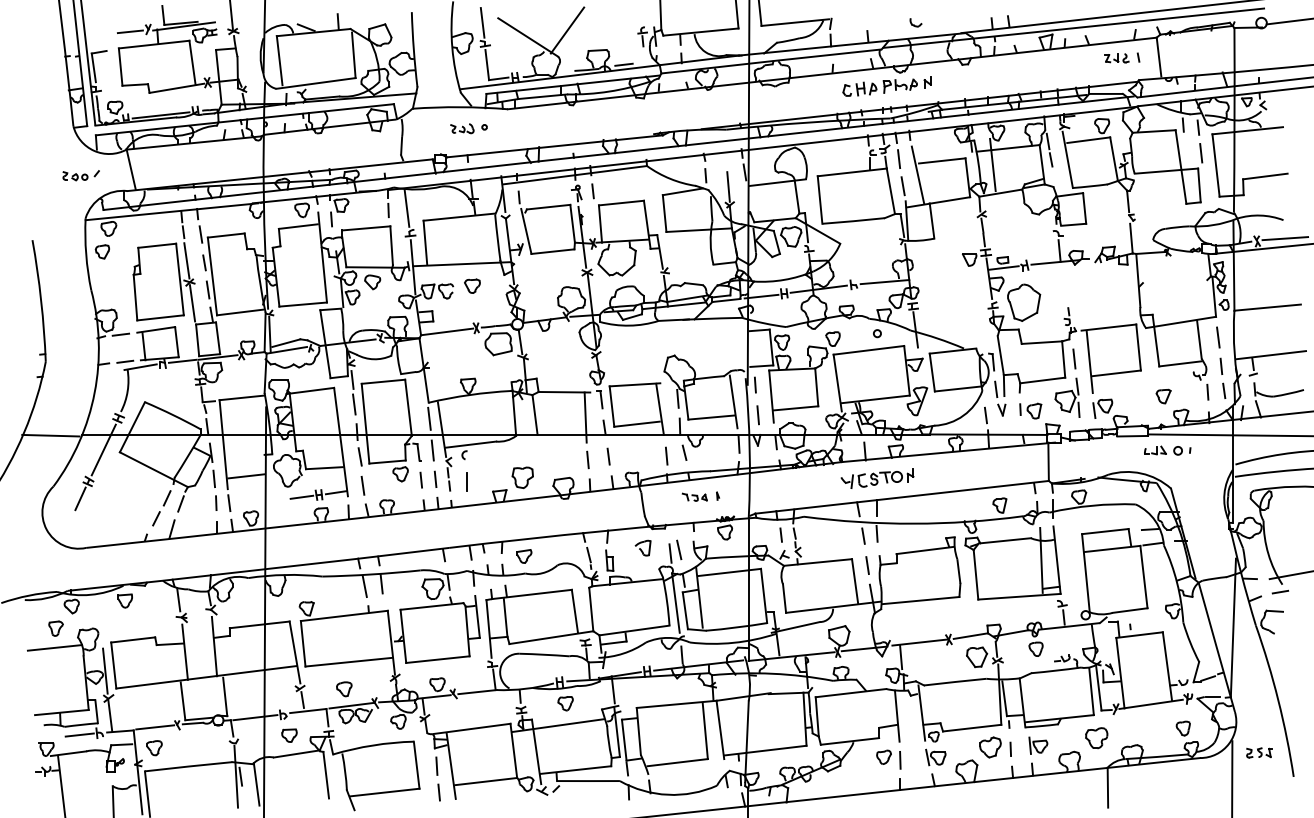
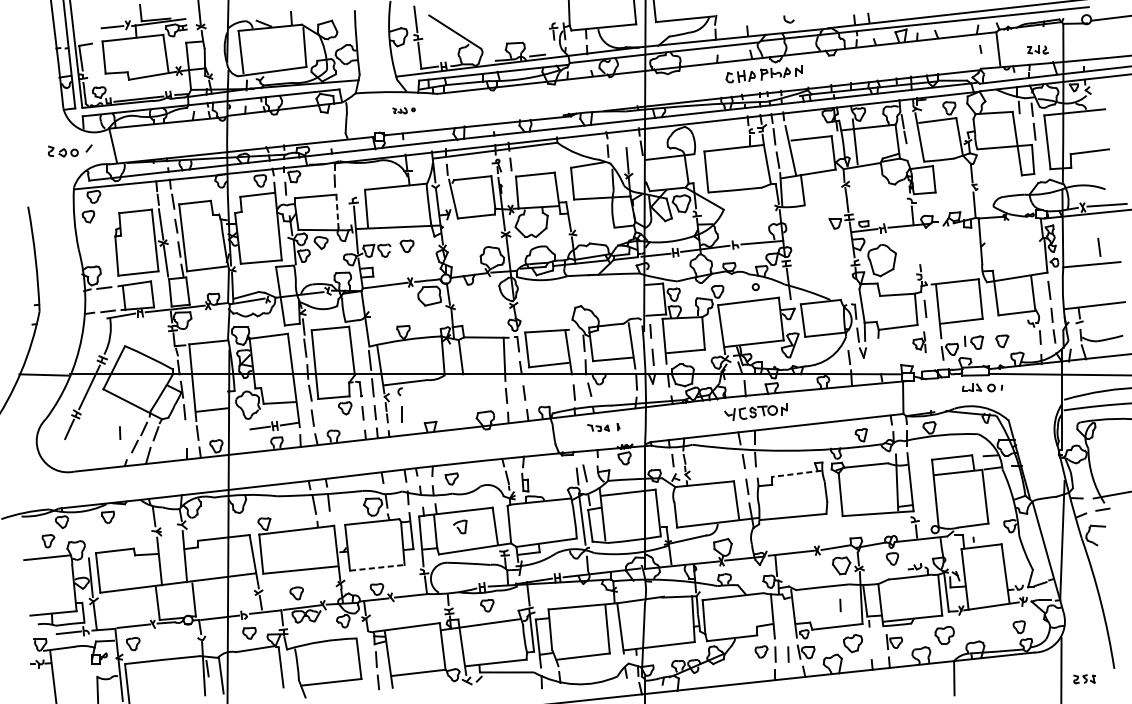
line: (567, 30) -> (488, 26), removed
part: (1116, 58) -> (1037, 50), moved
part: (468, 128) -> (403, 110), size x0.7
part: (80, 175) -> (69, 150), size x1.4
line: (406, 208) -> (350, 179), removed
line: (391, 246) -> (337, 212), solid -> dashed
line: (1276, 287) -> (1099, 247), added
part: (1067, 397) -> (919, 342), size x0.6
part: (1030, 410) -> (973, 342), moved
part: (1167, 450) -> (982, 387), moved
part: (522, 477) -> (450, 410), removed
line: (216, 502) -> (120, 432), moved
part: (642, 547) -> (459, 526), moved
line: (925, 550) -> (797, 473), solid -> dashed
line: (437, 659) -> (376, 567), solid -> dashed
line: (1010, 748) -> (840, 604), moved
part: (1259, 752) -> (1084, 678), moved
line: (915, 760) -> (788, 654), added

